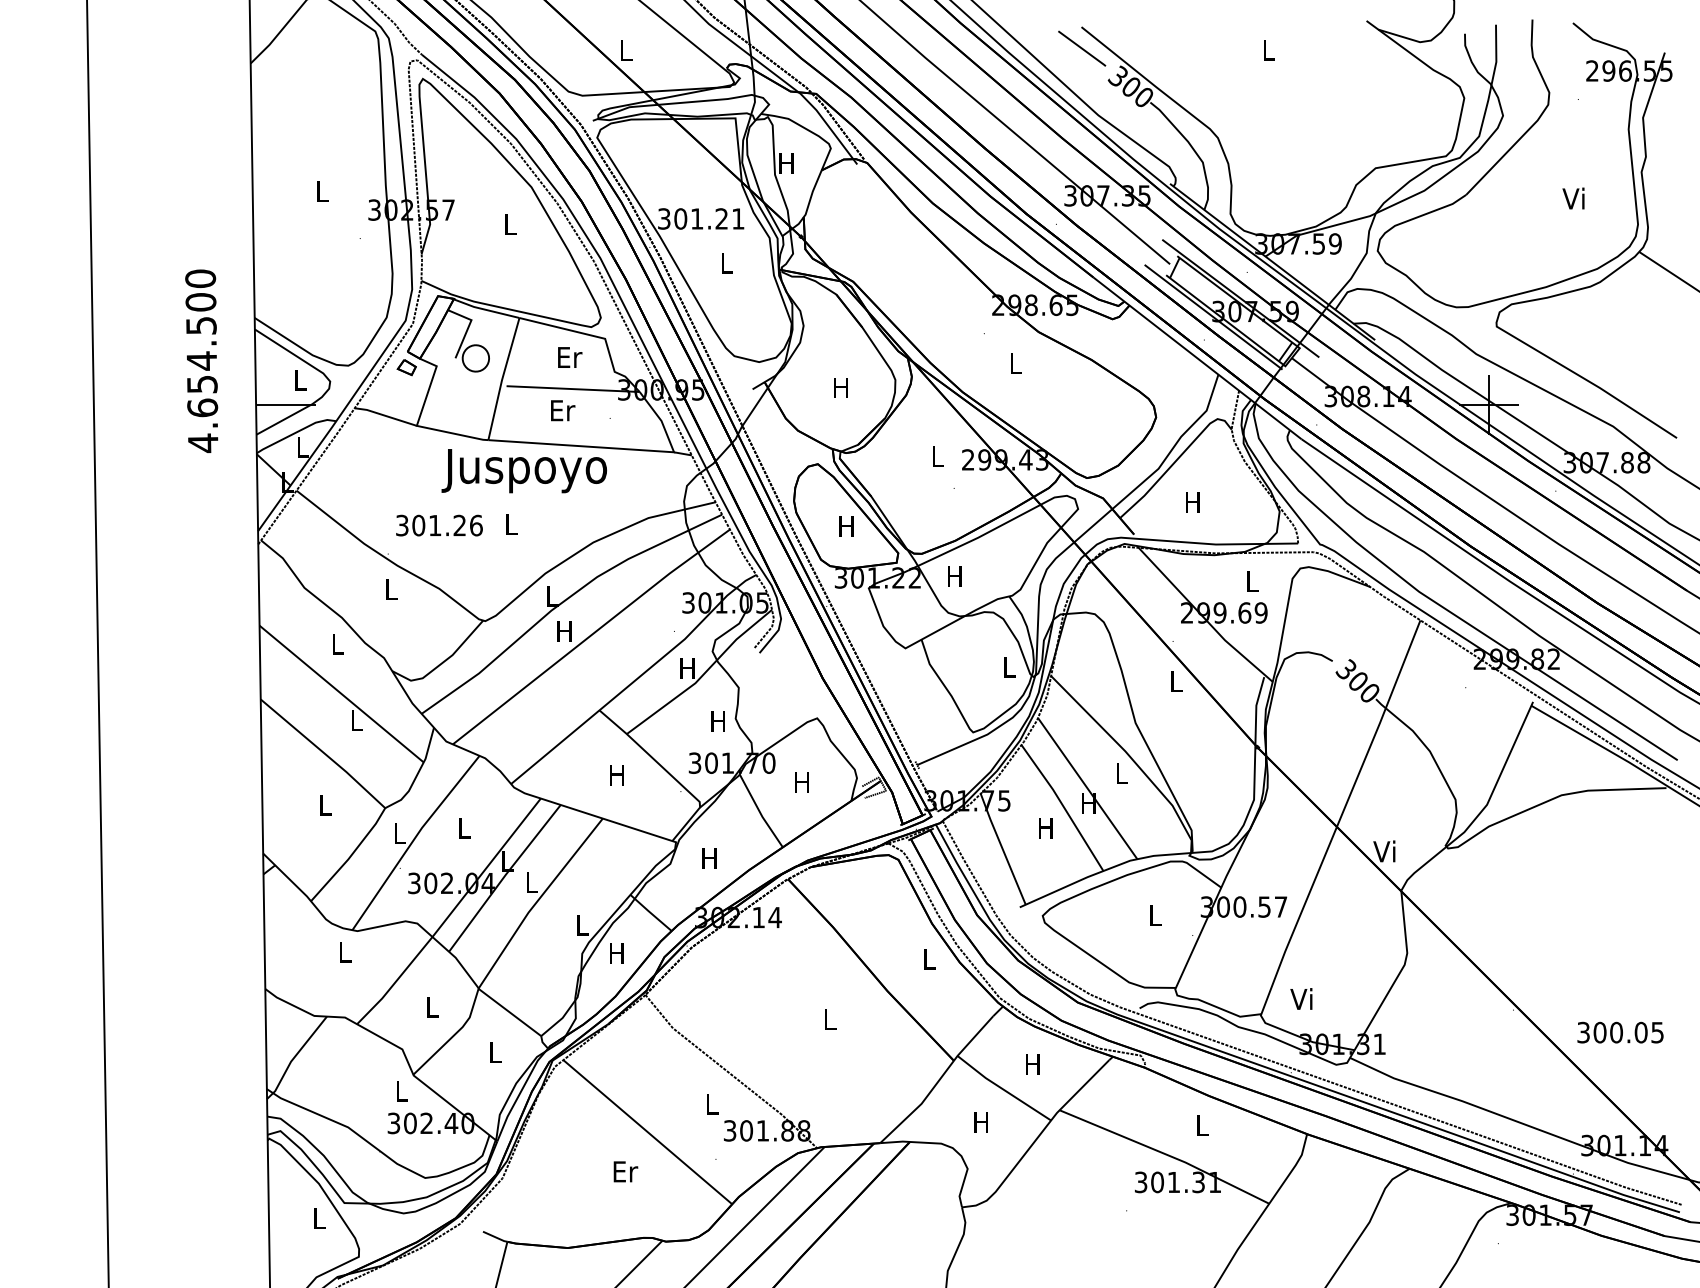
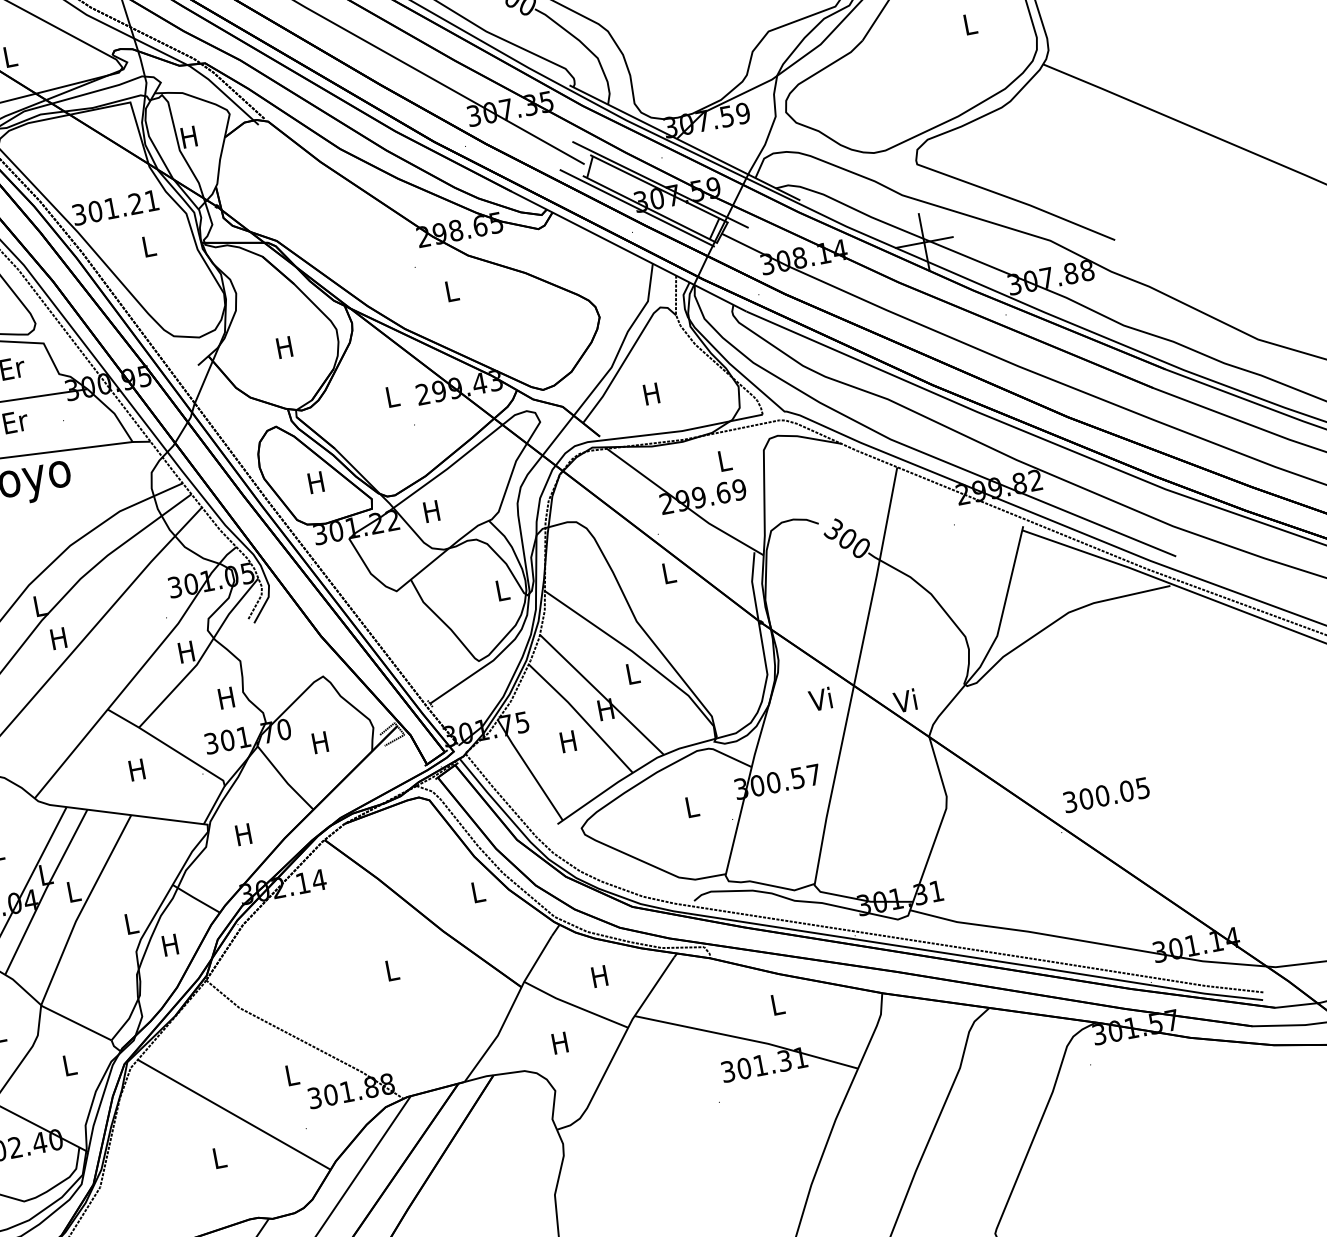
text: (1573, 198) -> (968, 24), Vi -> L
text: (1301, 998) -> (820, 698), moved
text: (1620, 1032) -> (1106, 794), moved
text: (625, 1171) -> (219, 1157), Er -> L

